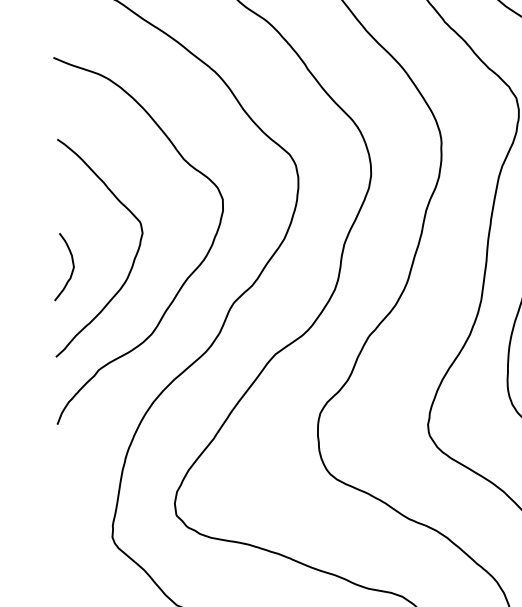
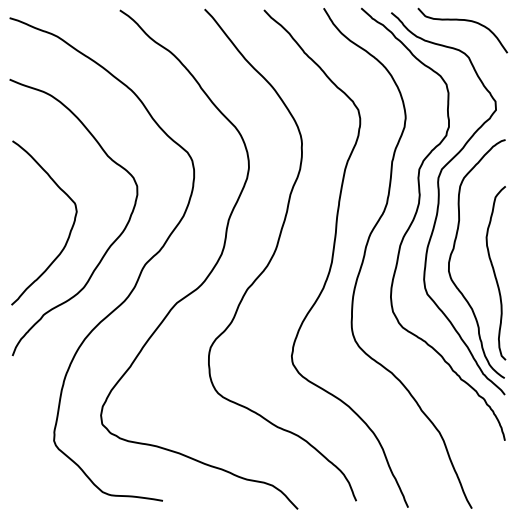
curve: (71, 264) -> (23, 235), removed

